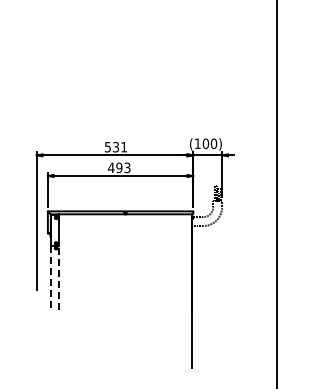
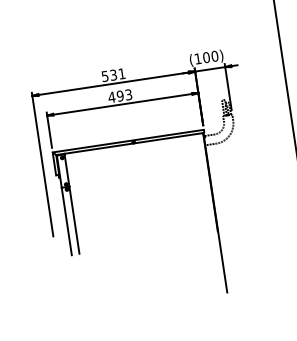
line: (58, 277) -> (74, 219), dashed -> solid
line: (51, 278) -> (66, 221), dashed -> solid

